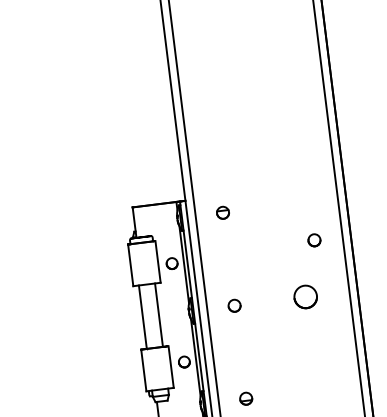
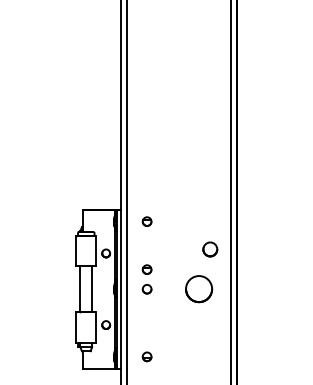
part: (313, 240) -> (209, 249), size x1.6
part: (230, 278) -> (146, 269), added
circle: (305, 297) -> (198, 289), size x1.6

